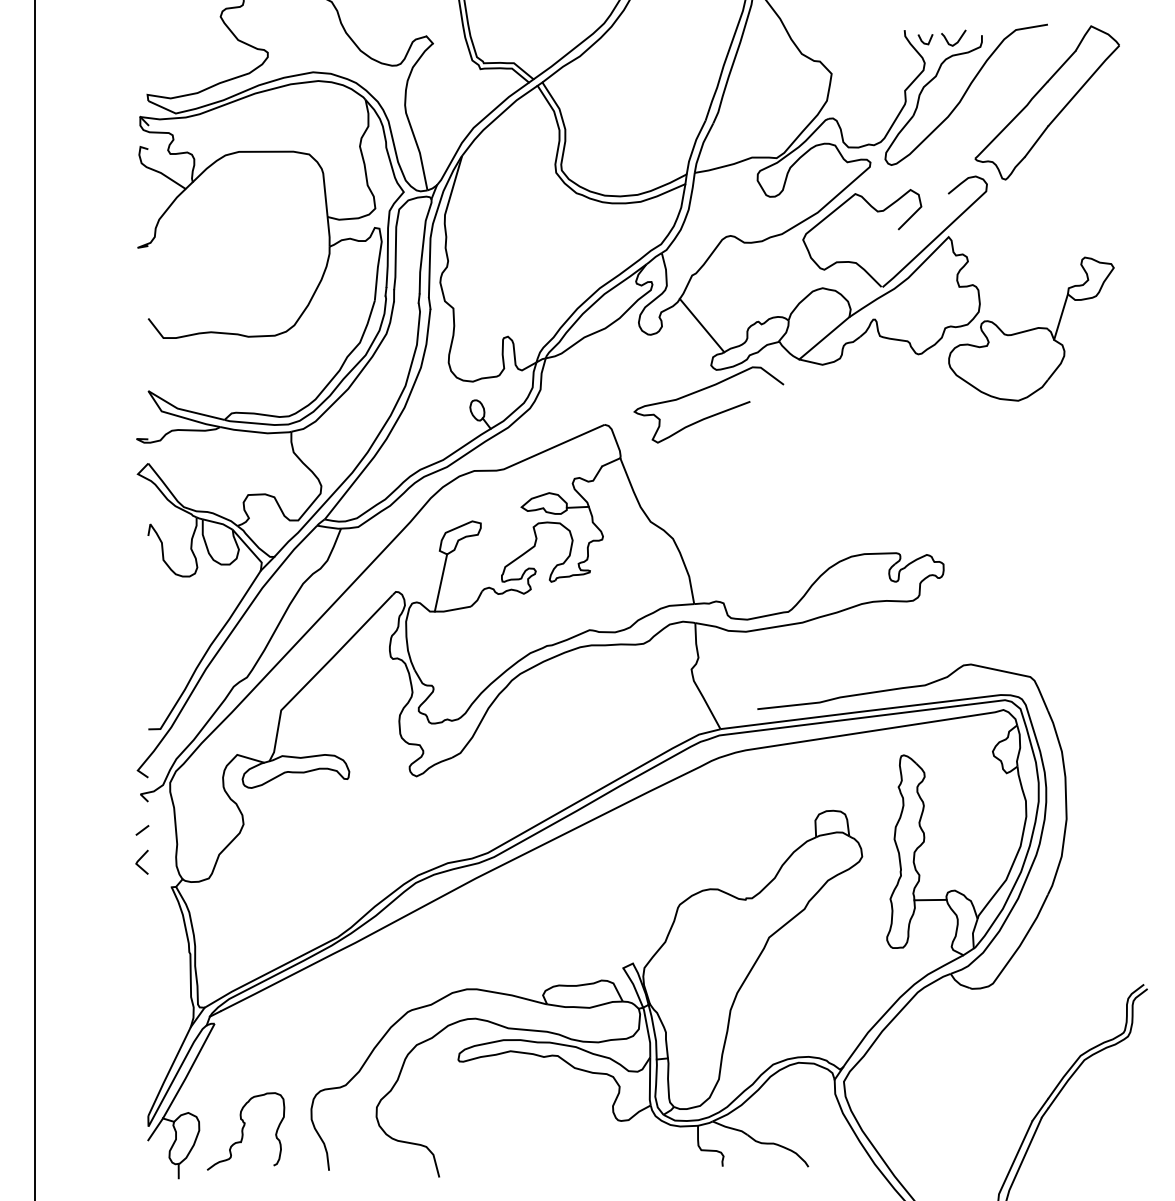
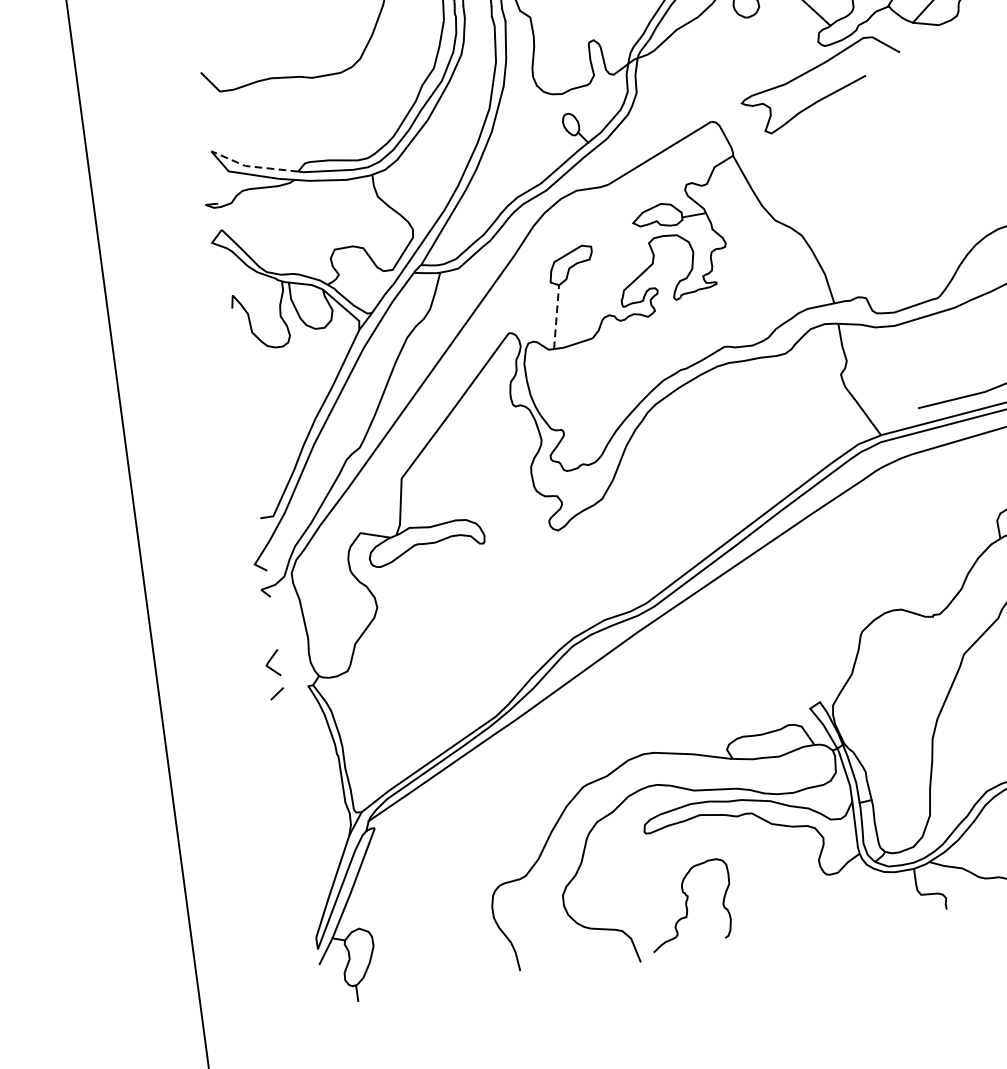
line: (183, 409) -> (252, 166), solid -> dashed
line: (441, 582) -> (557, 316), solid -> dashed
line: (142, 830) -> (277, 693), moved
curve: (243, 1131) -> (687, 905), moved

